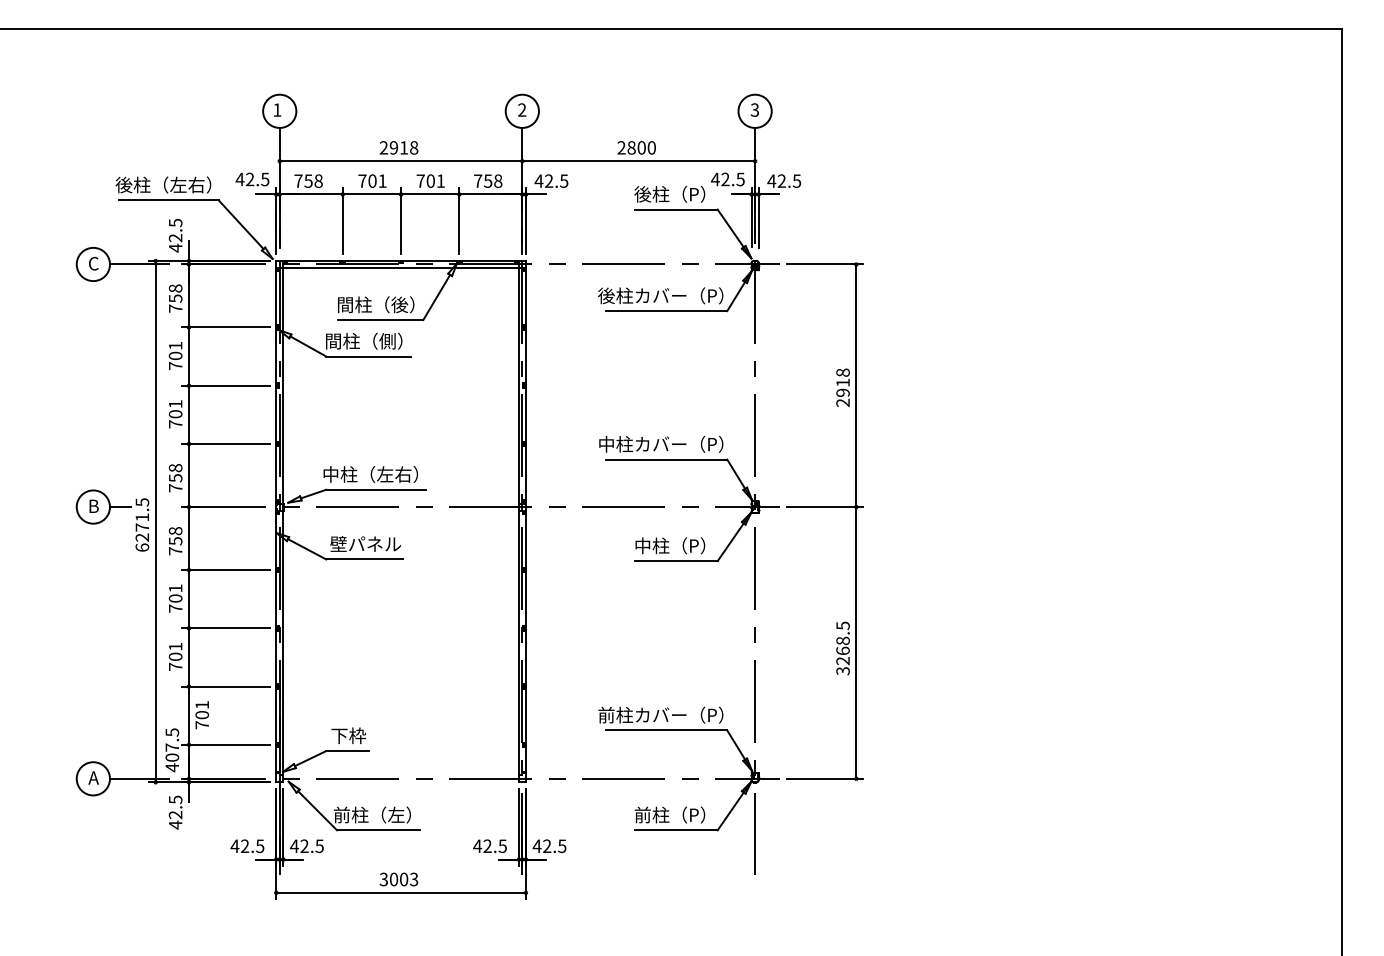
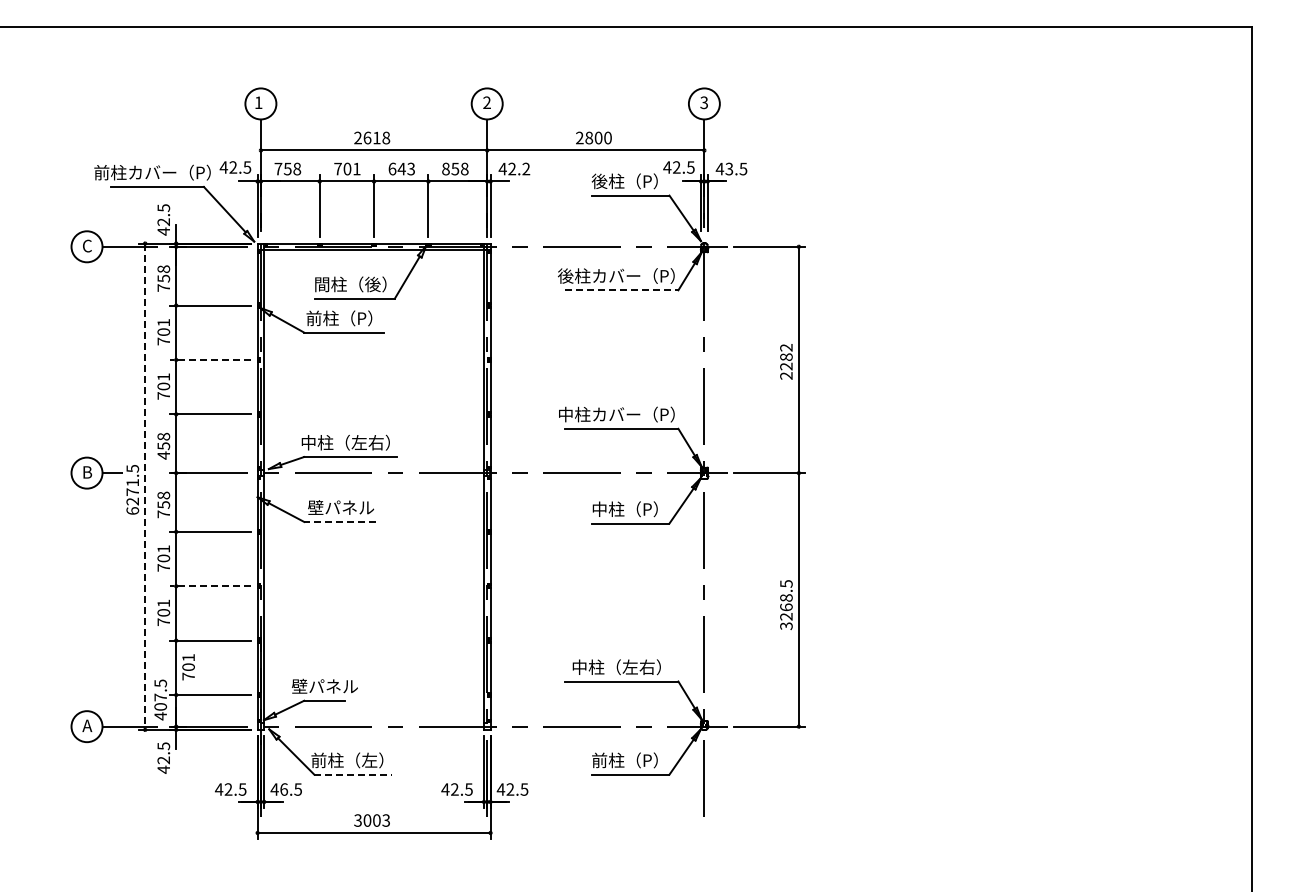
text: (394, 147) -> (367, 137), 2918 -> 2618
text: (430, 180) -> (401, 168), 701 -> 643
text: (477, 180) -> (445, 168), 758 -> 858
text: (564, 180) -> (526, 168), 42.5 -> 42.2
text: (782, 181) -> (729, 169), 42.5 -> 43.5
text: (163, 184) -> (152, 172), 後柱（左右） -> 前柱カバー（P）
line: (667, 311) -> (622, 290), solid -> dashed
text: (363, 341) -> (339, 318), 間柱（側） -> 前柱（P）
text: (843, 382) -> (786, 356), 2918 -> 2282
line: (225, 385) -> (210, 359), solid -> dashed
text: (175, 488) -> (163, 455), 758 -> 458
line: (156, 522) -> (145, 487), solid -> dashed
line: (363, 558) -> (339, 521), solid -> dashed
line: (225, 628) -> (210, 586), solid -> dashed
text: (660, 715) -> (616, 667), 前柱カバー（P） -> 中柱（左右）
text: (347, 735) -> (324, 686), 下枠 -> 壁パネル
line: (379, 830) -> (353, 774), solid -> dashed
text: (305, 846) -> (284, 789), 42.5 -> 46.5

